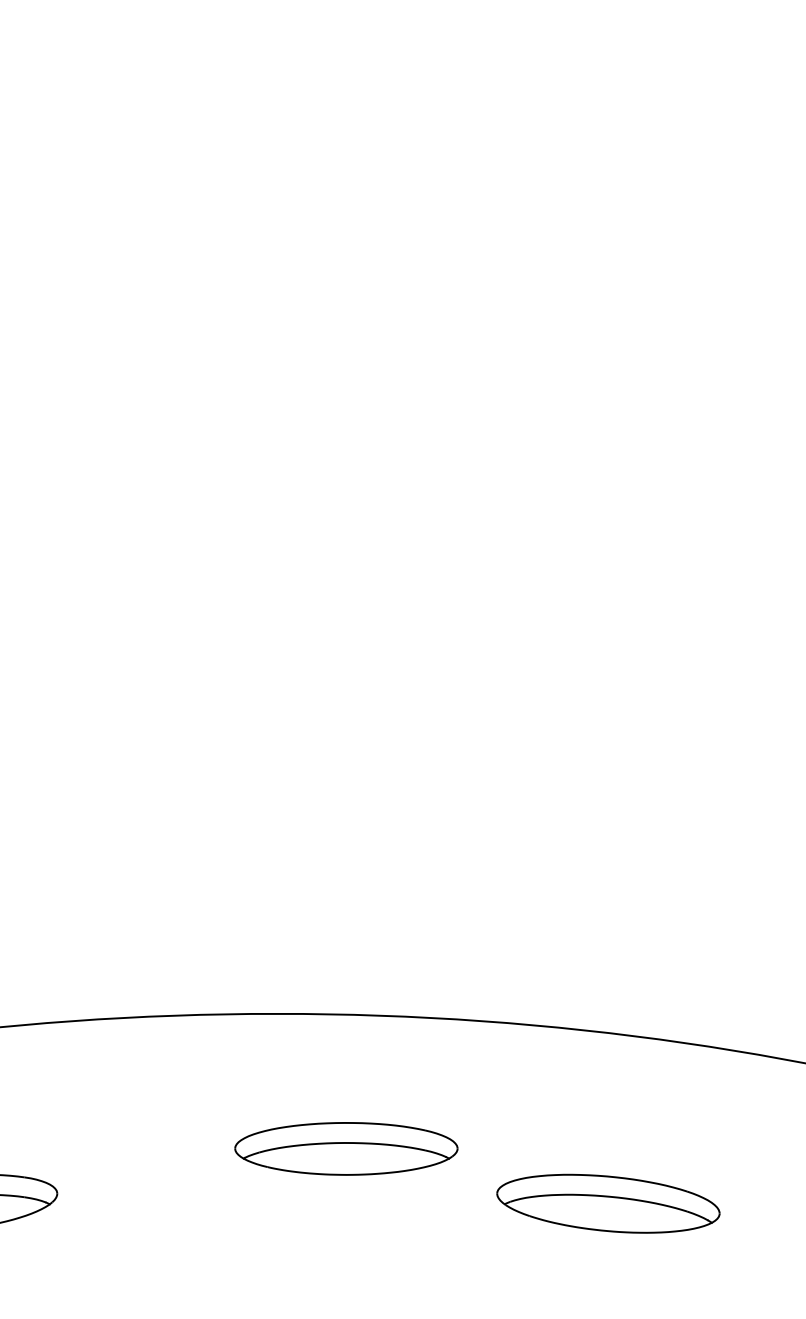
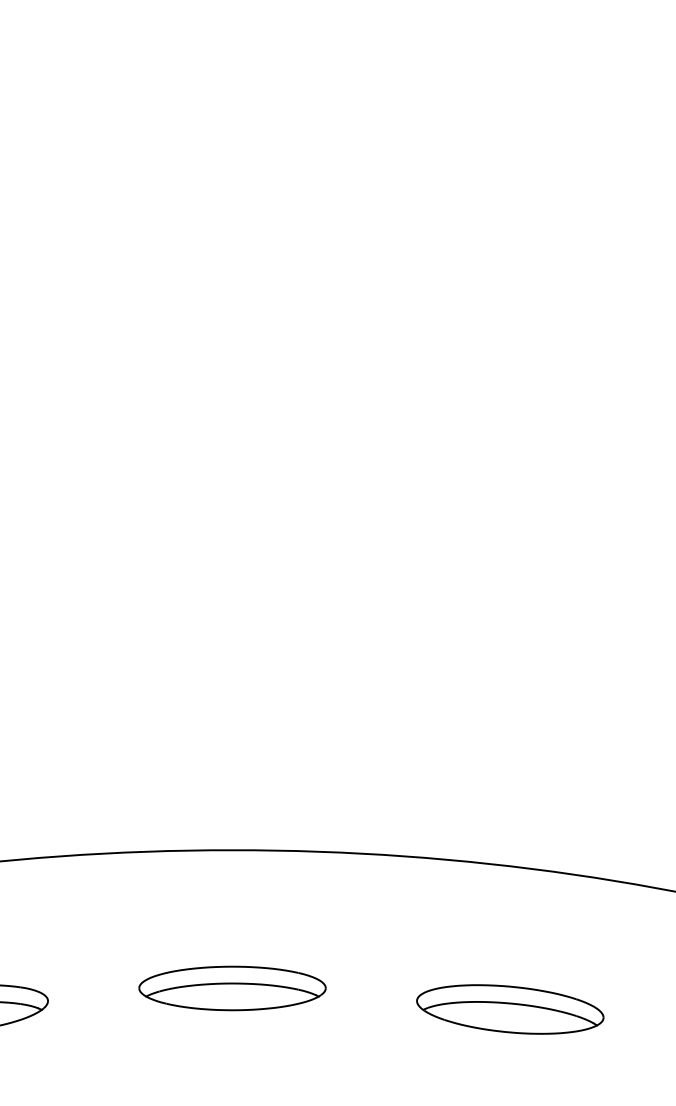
part: (346, 1148) -> (232, 988), moved

